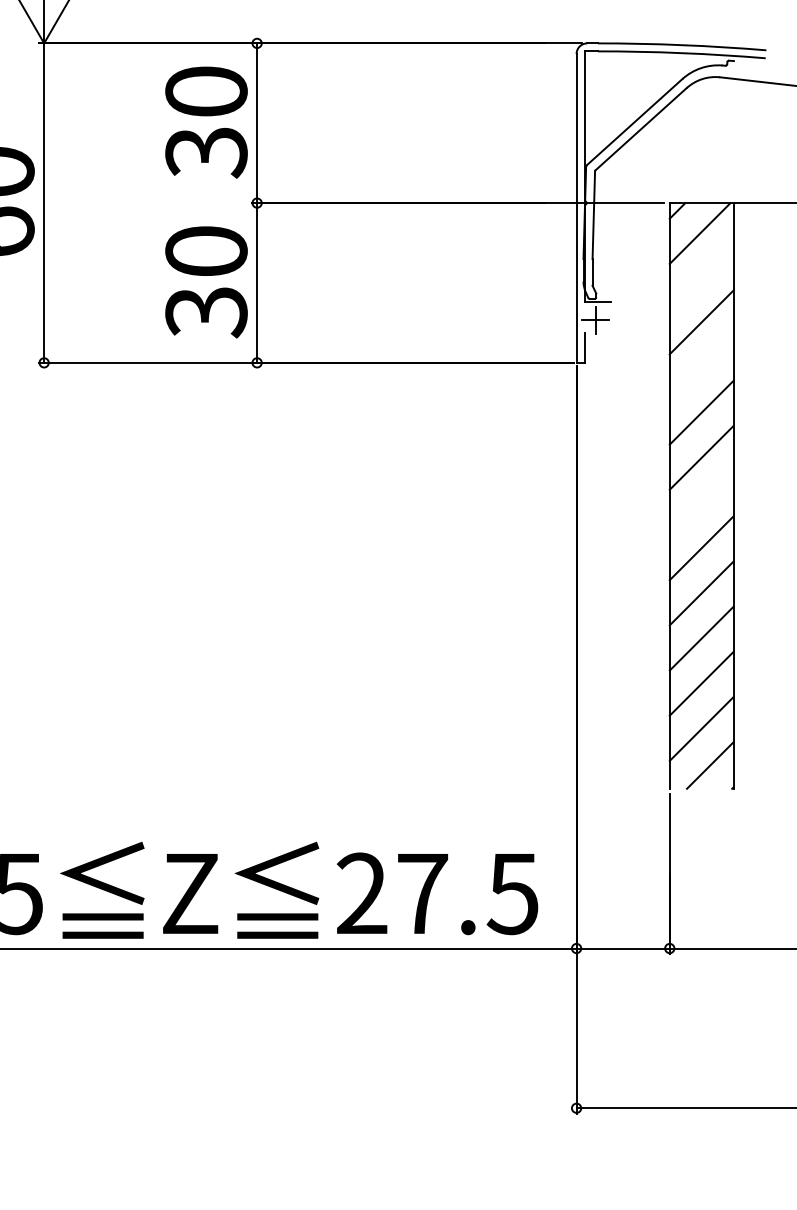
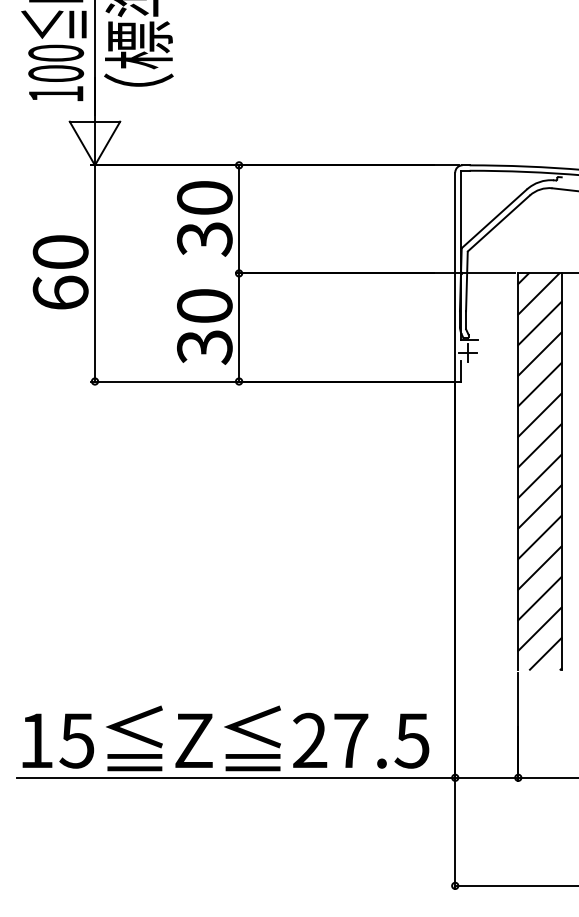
line: (701, 277) -> (539, 323), added
line: (701, 367) -> (539, 384), added
line: (701, 501) -> (539, 475), added

